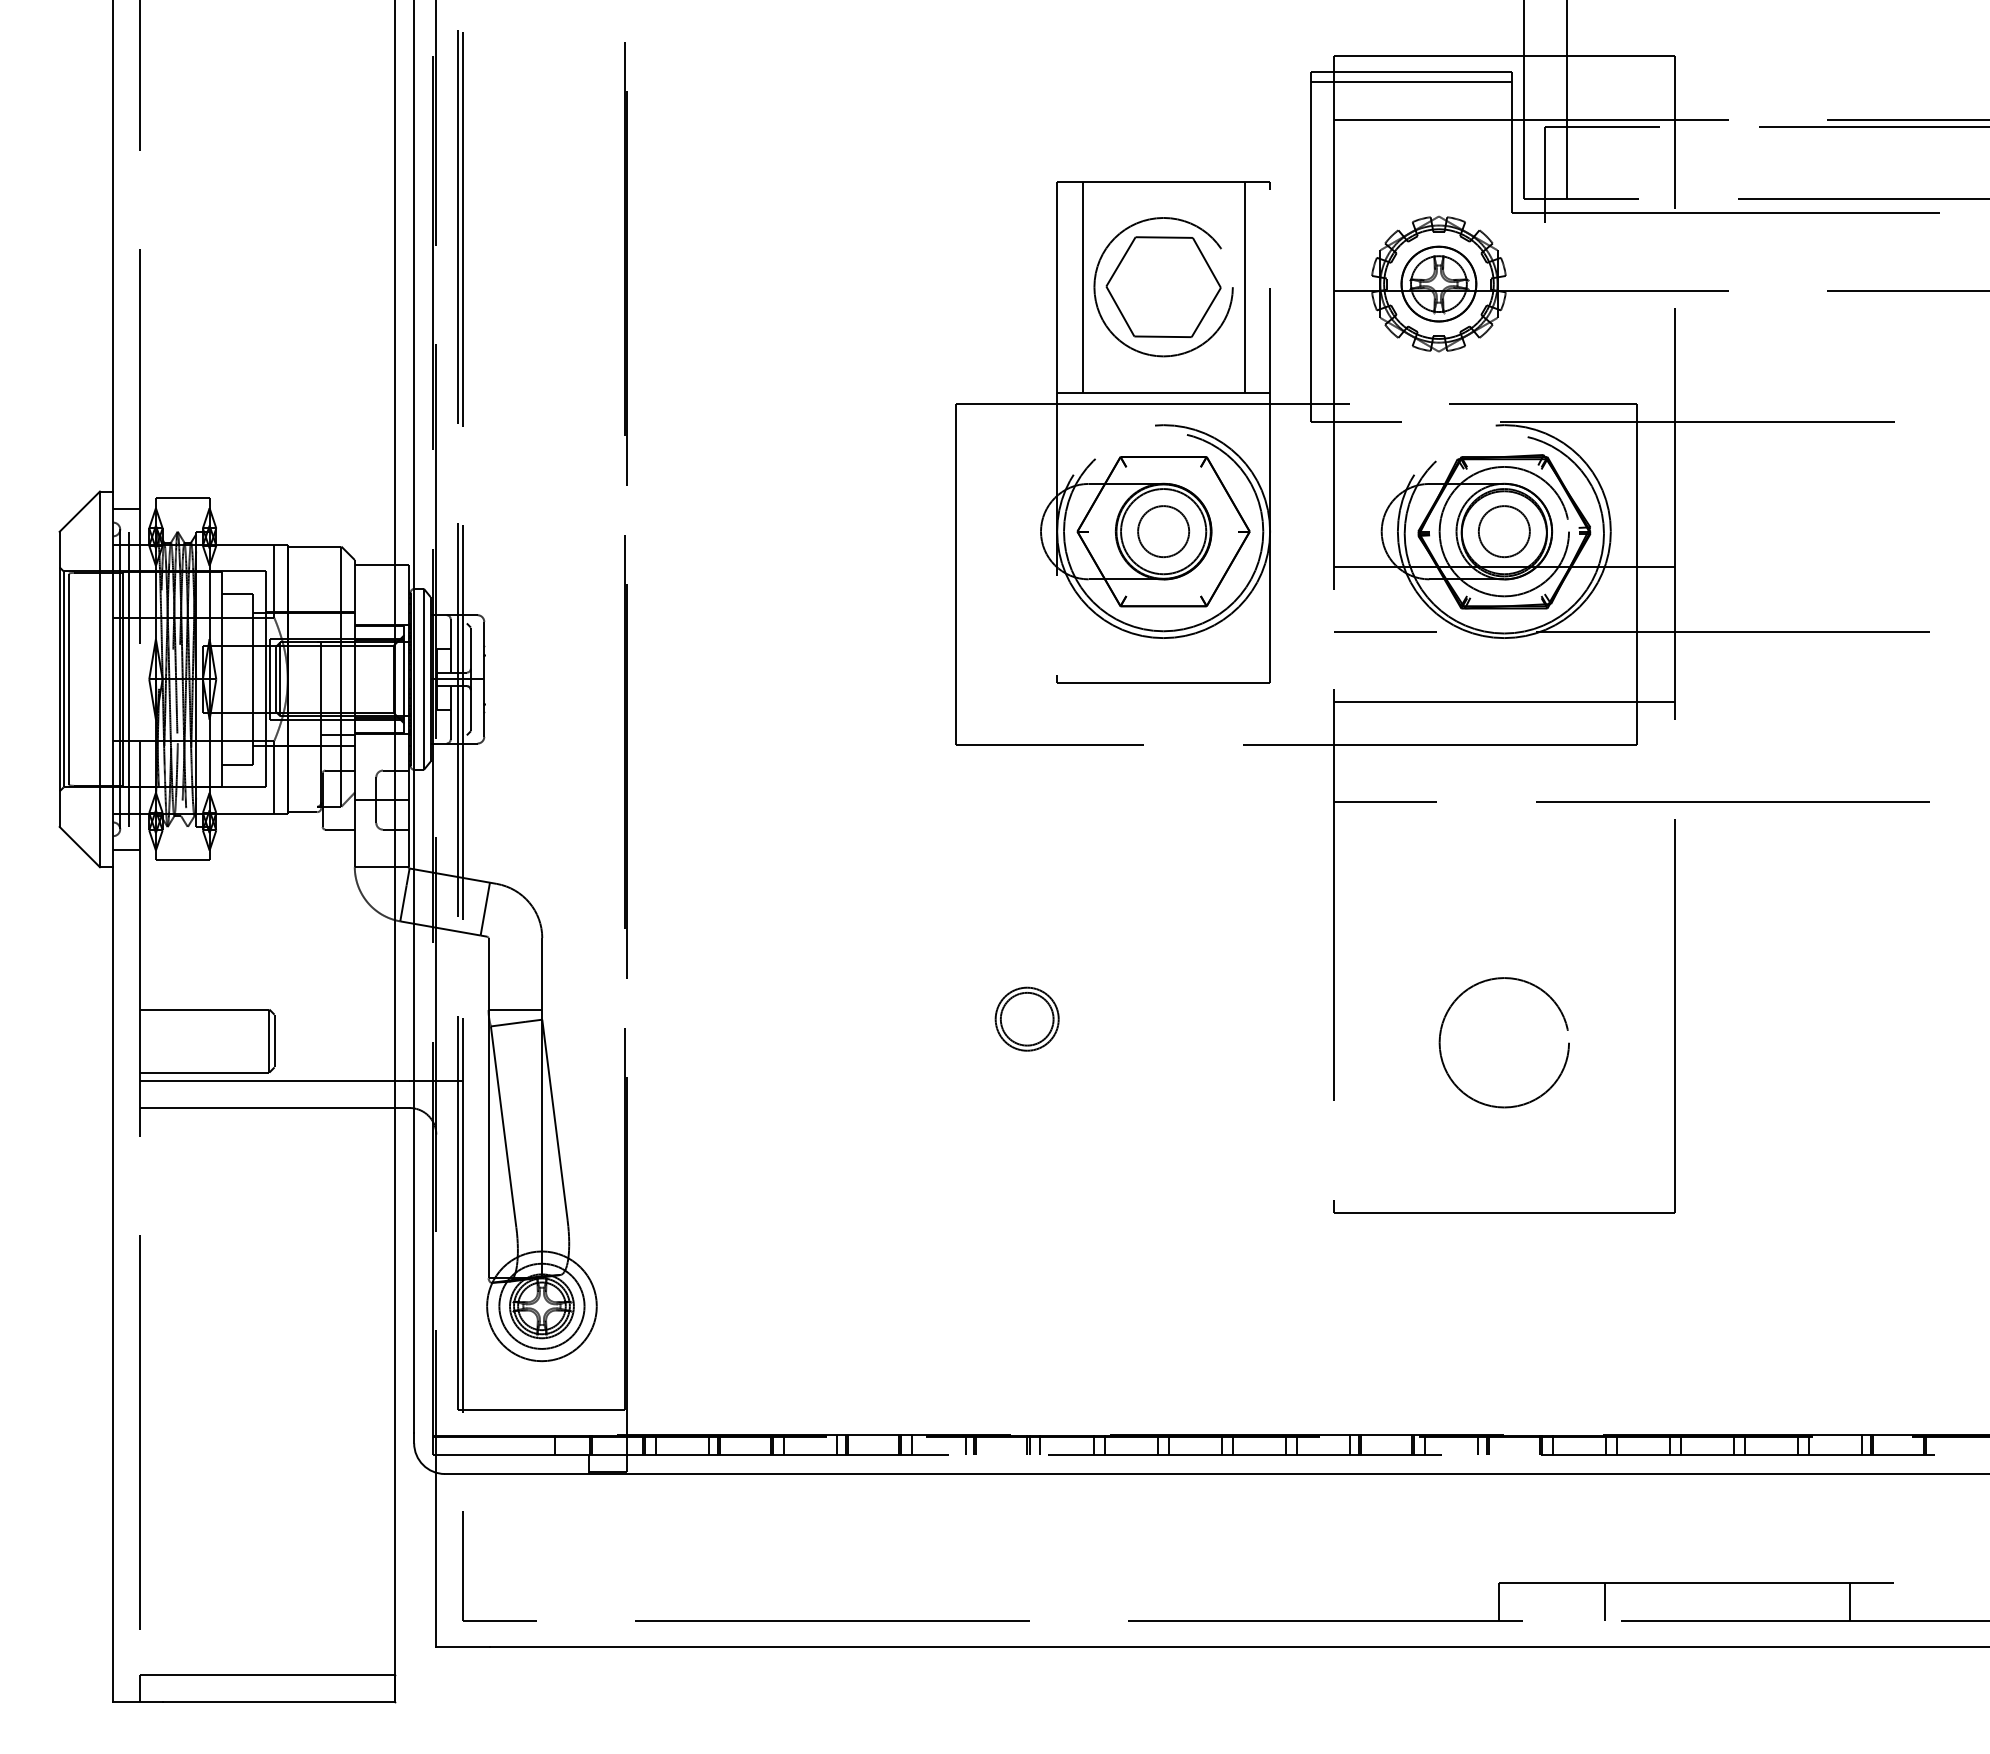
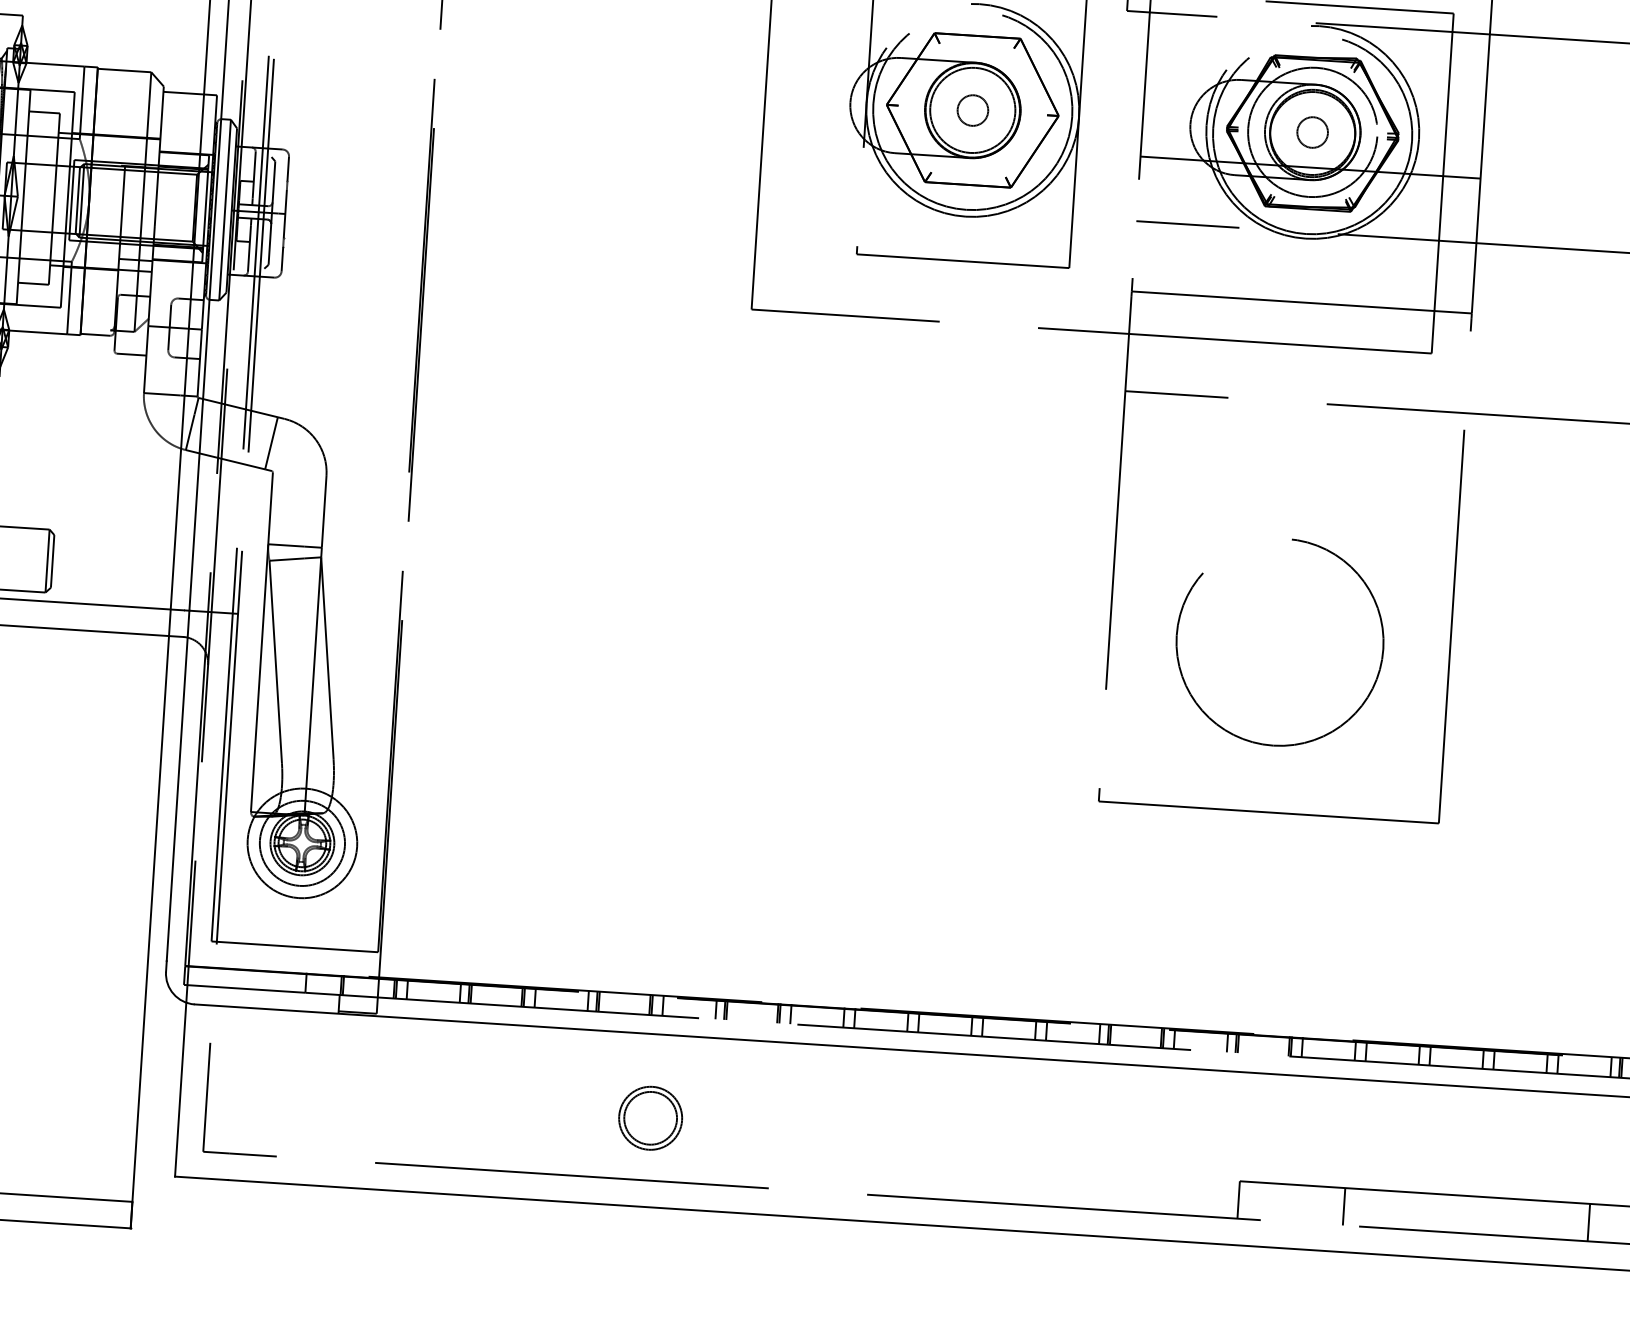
circle: (1163, 531) -> (972, 110), size x0.6
circle: (1503, 531) -> (1311, 132), size x0.6
part: (1026, 1018) -> (649, 1117), moved
circle: (1503, 1042) -> (1278, 642), size x1.6

